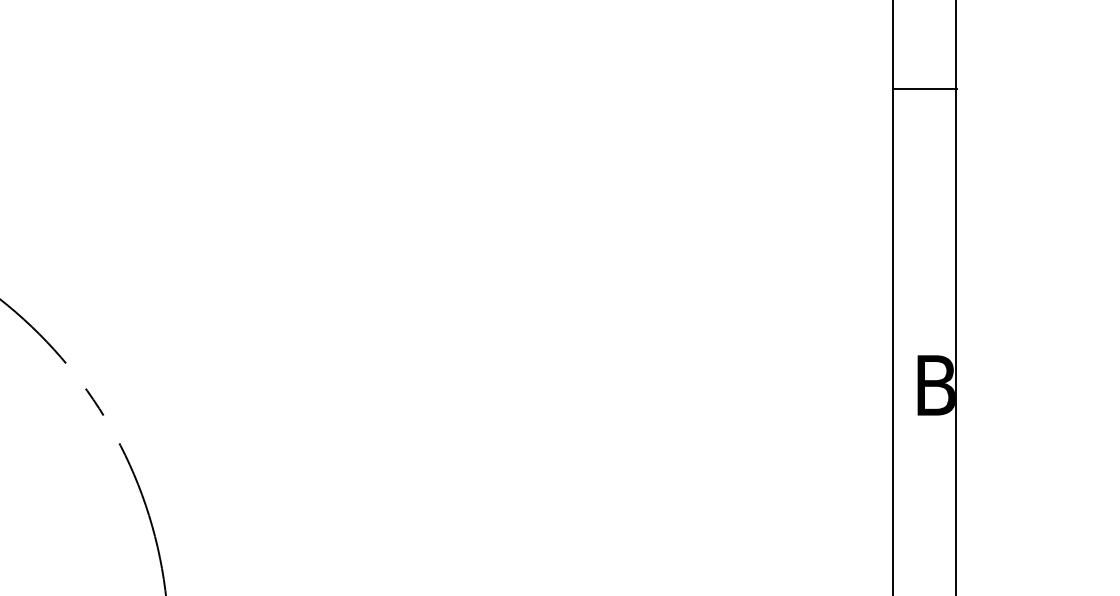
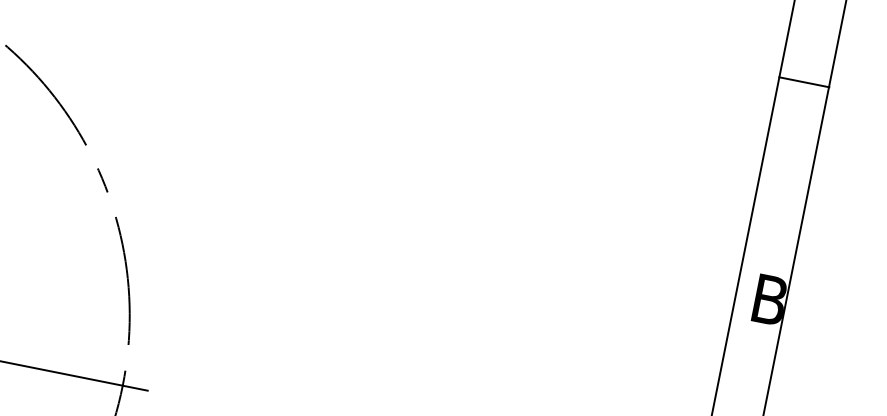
line: (924, 88) -> (804, 81), moved

